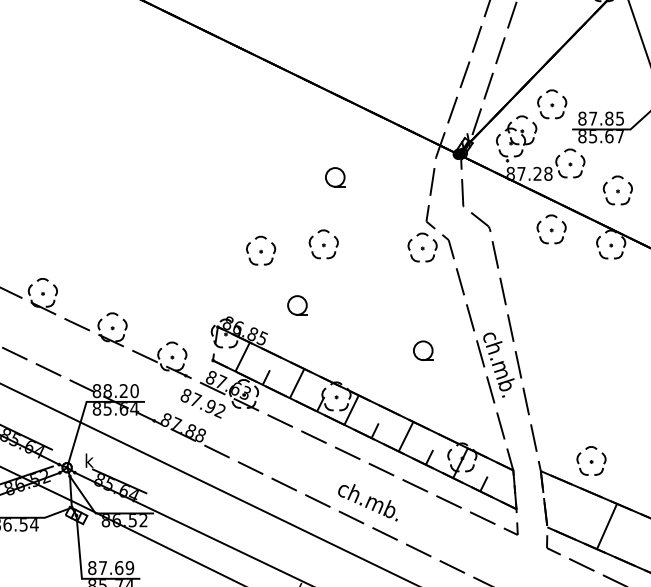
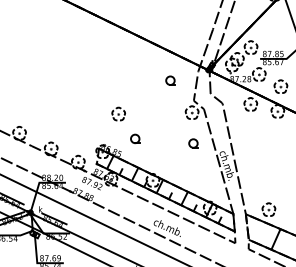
part: (335, 176) -> (170, 80), moved
part: (322, 242) -> (146, 110), removed
part: (423, 350) -> (193, 143), moved

